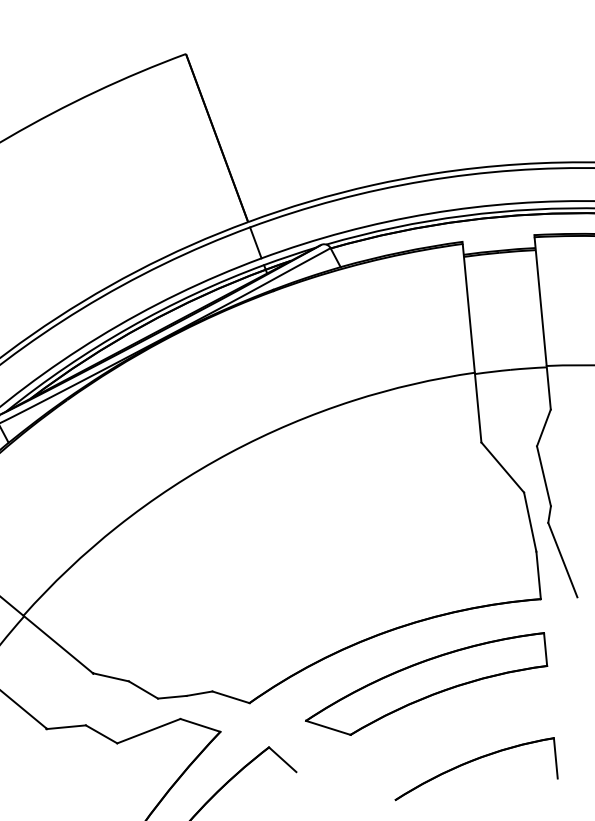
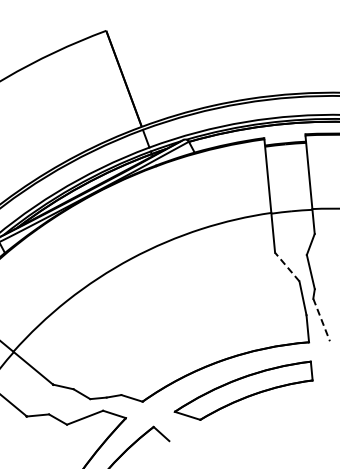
line: (503, 468) -> (287, 267), solid -> dashed
line: (562, 559) -> (321, 319), solid -> dashed
part: (476, 767) -> (272, 438), removed

